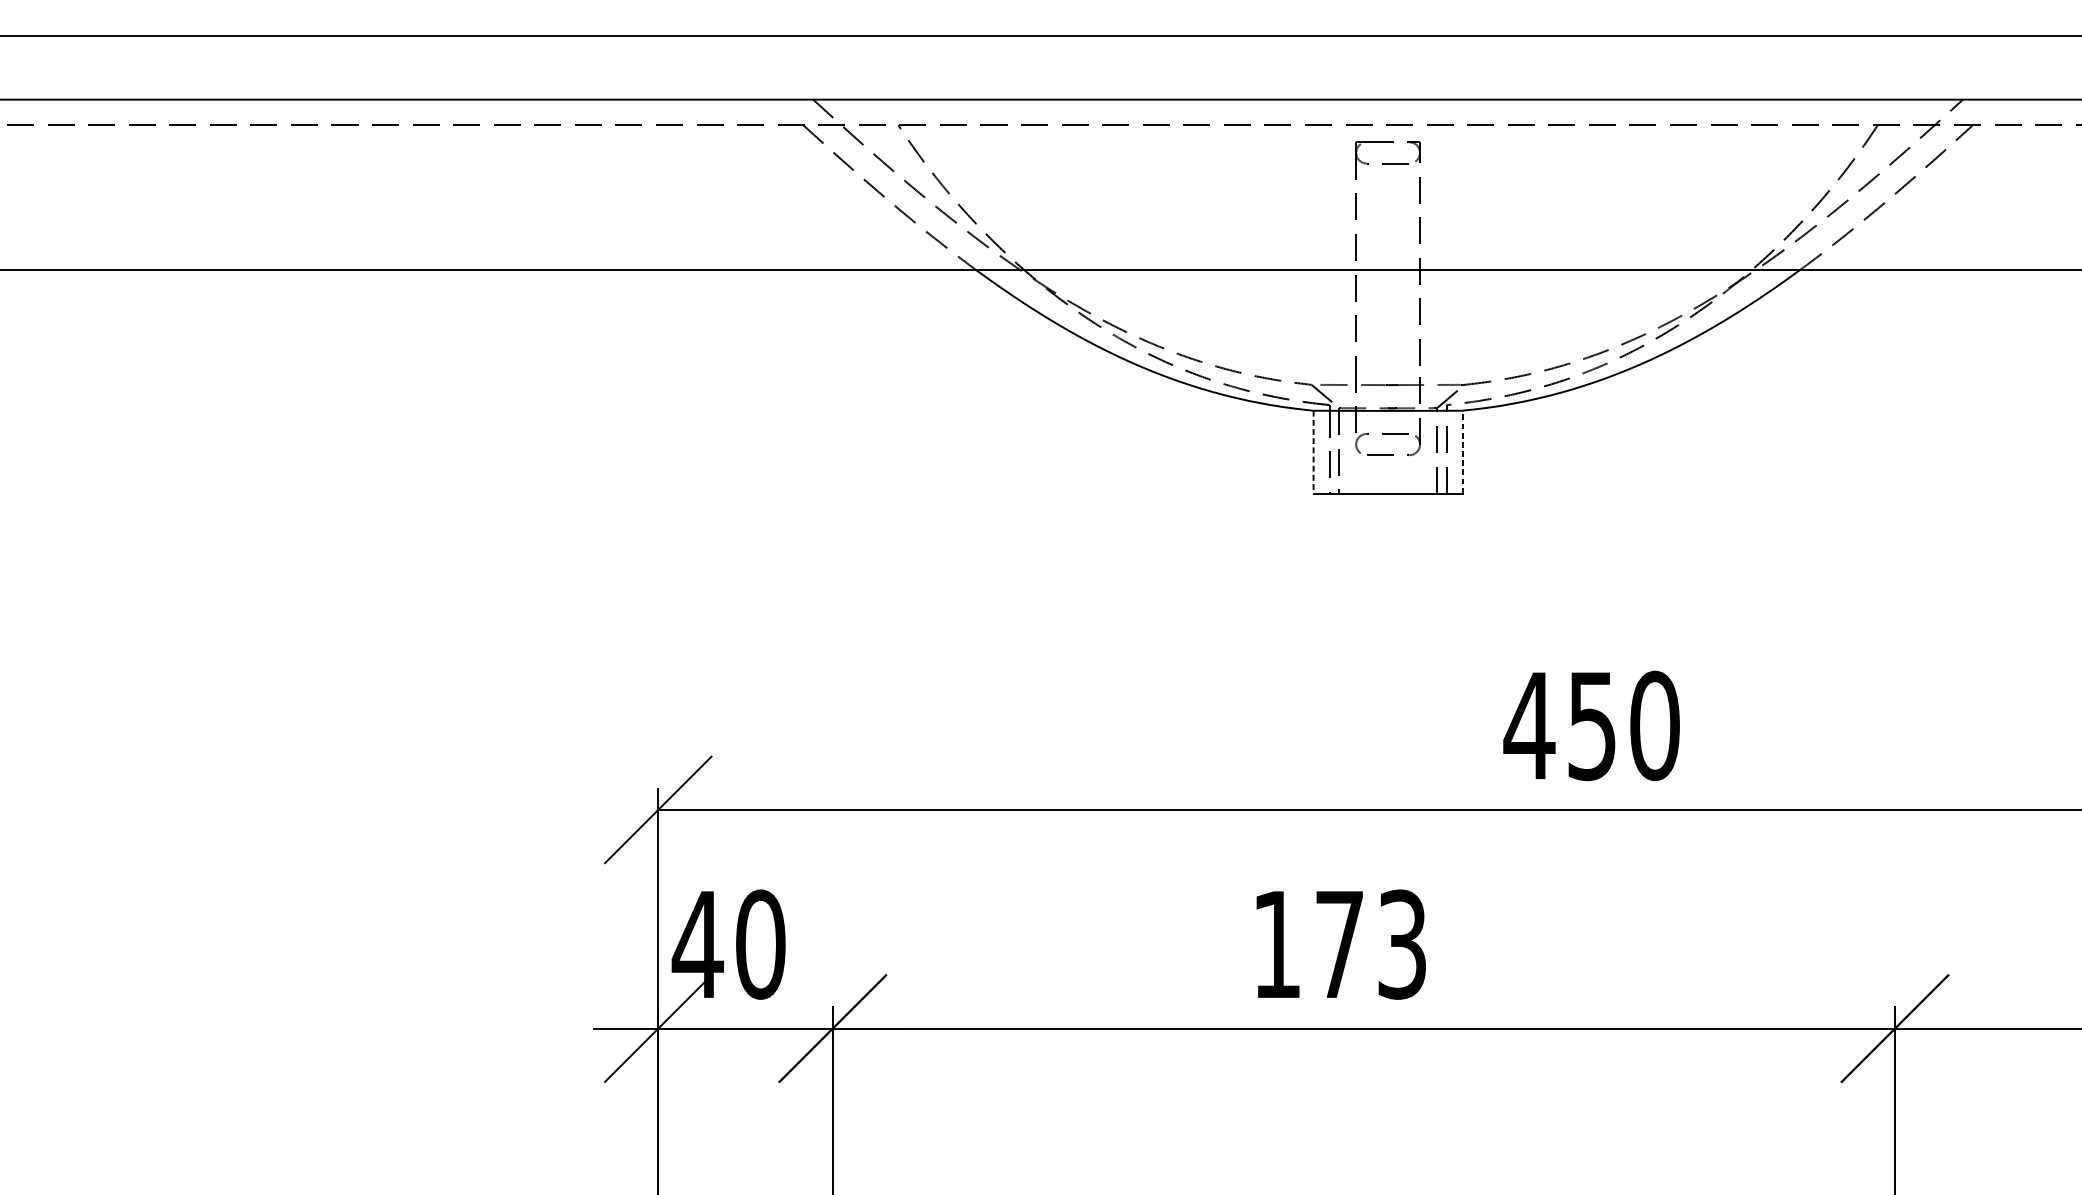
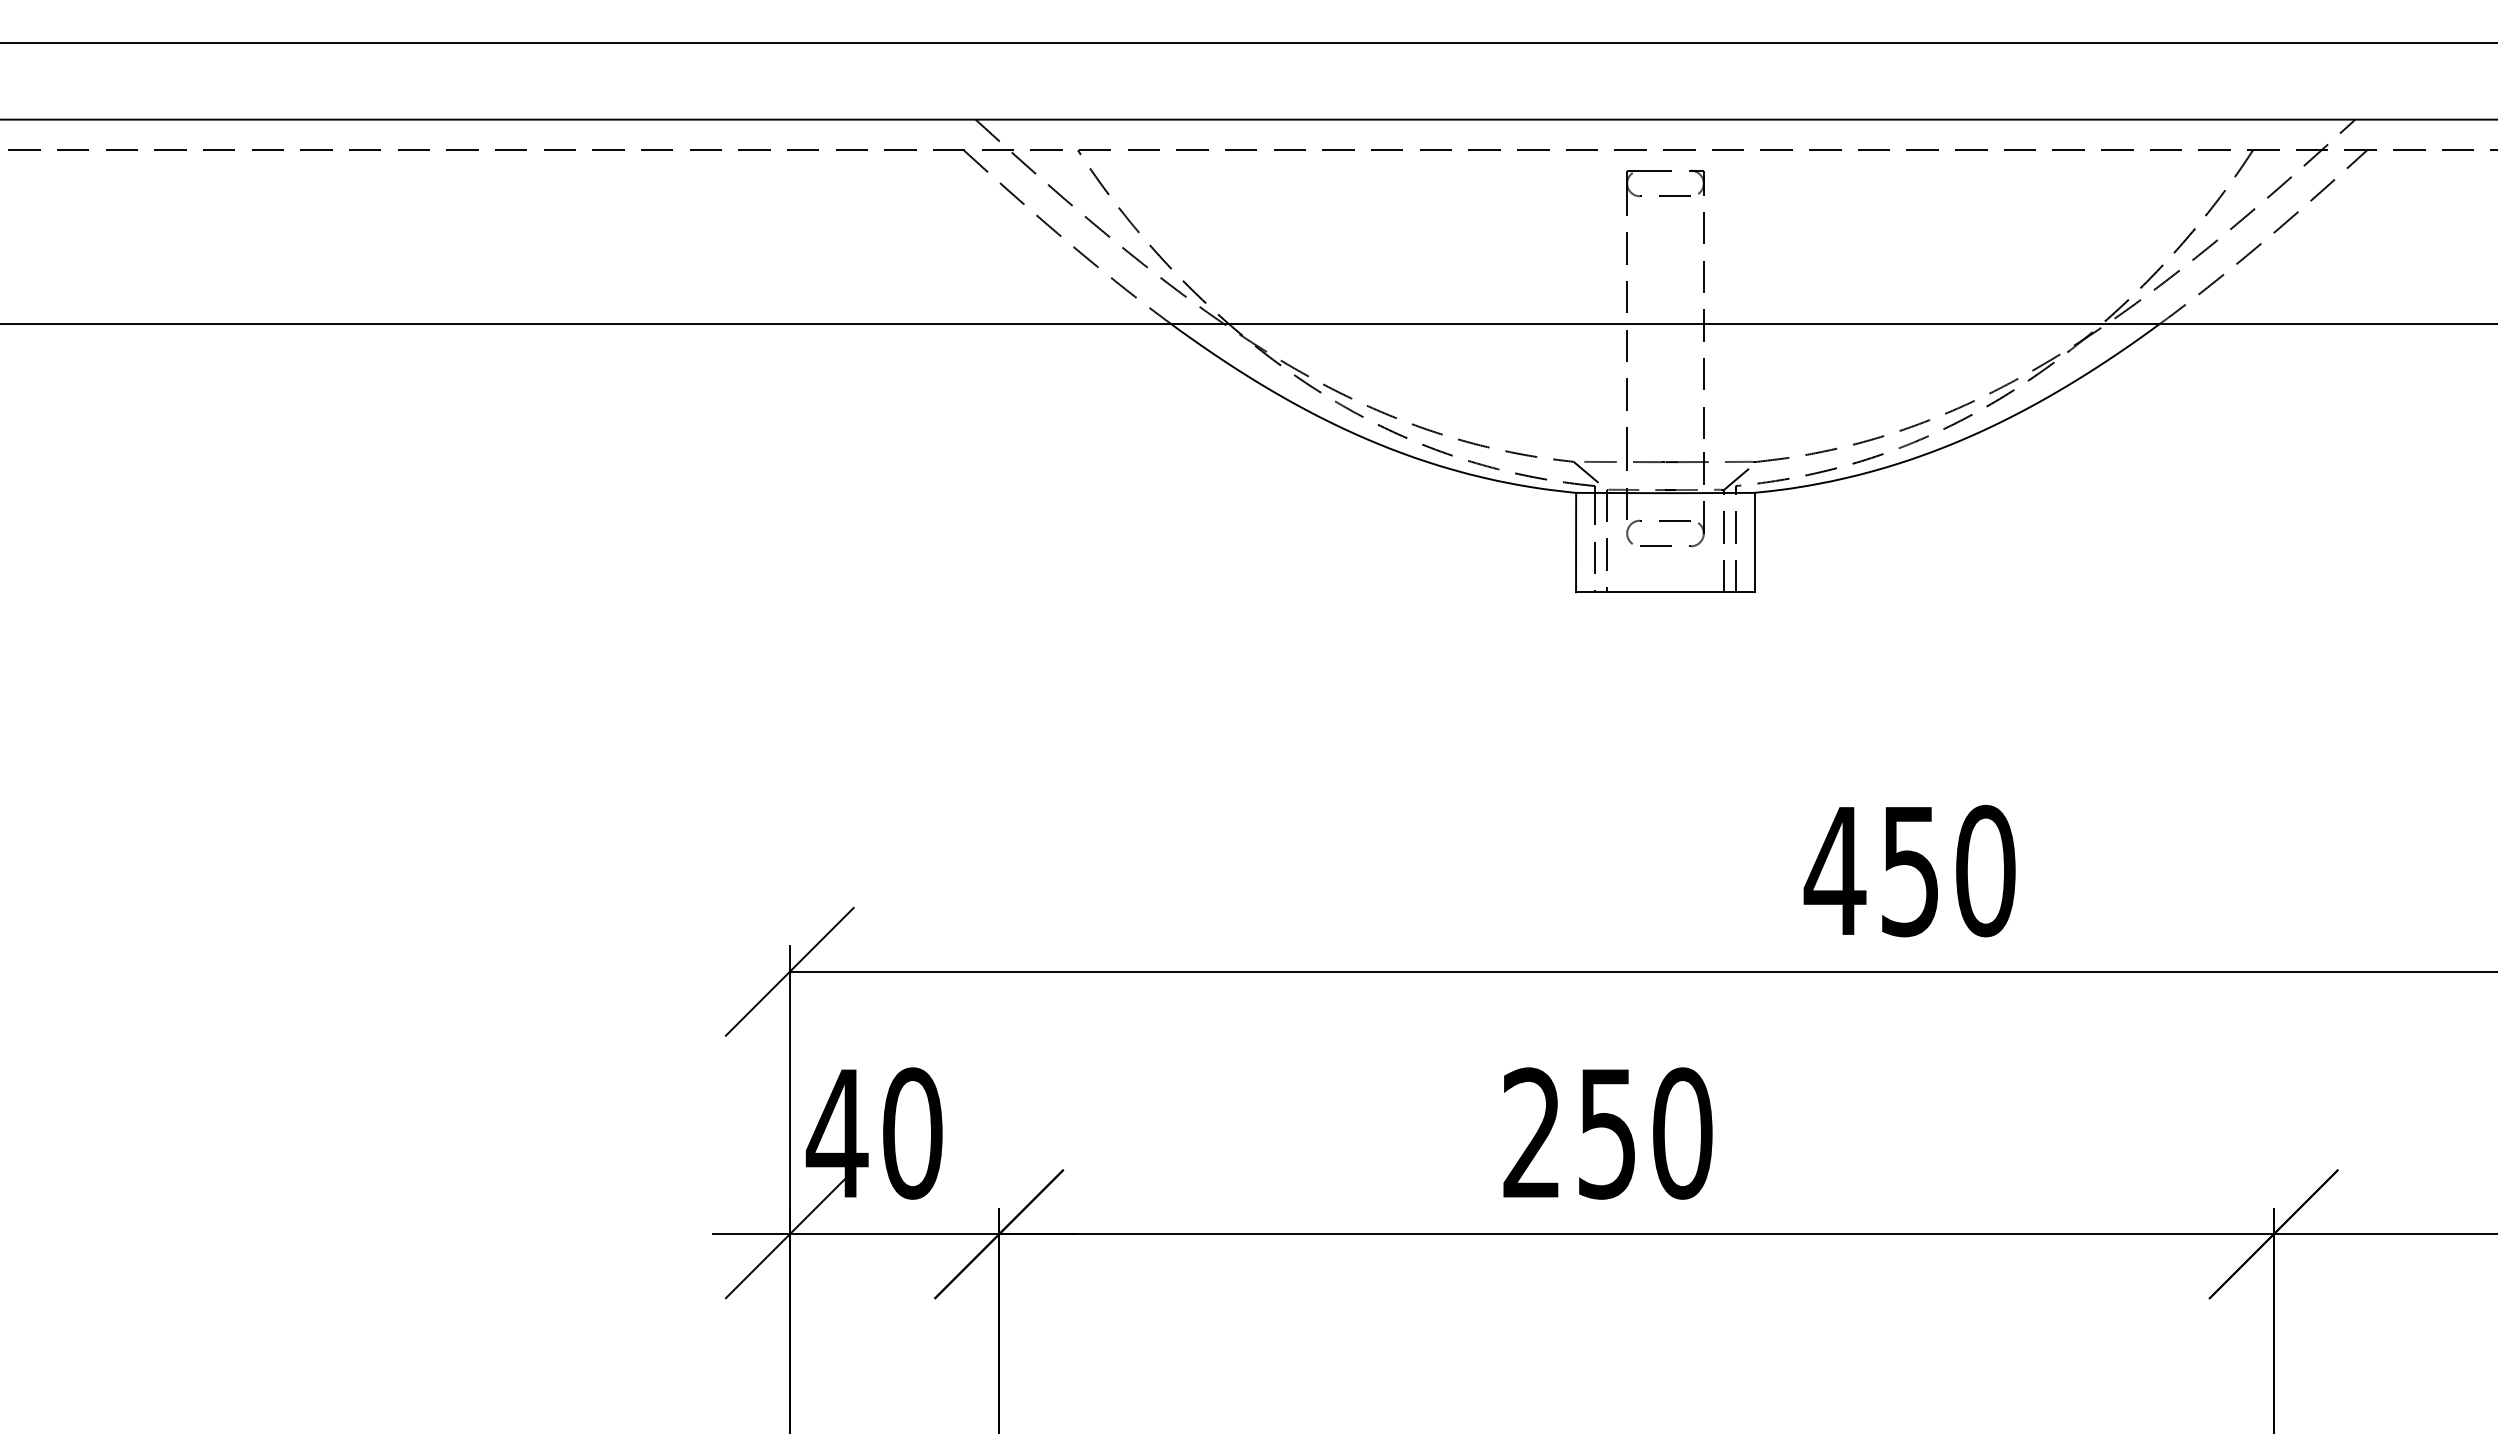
line: (1313, 452) -> (1576, 542), dashed -> solid
line: (1462, 452) -> (1754, 542), dashed -> solid
text: (1339, 944) -> (1607, 1133), 173 -> 250

